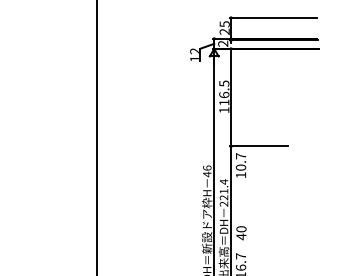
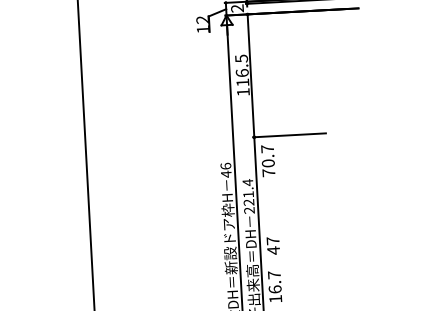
text: (240, 175) -> (268, 173), 10.7 -> 70.7
text: (241, 229) -> (273, 241), 40 -> 47

